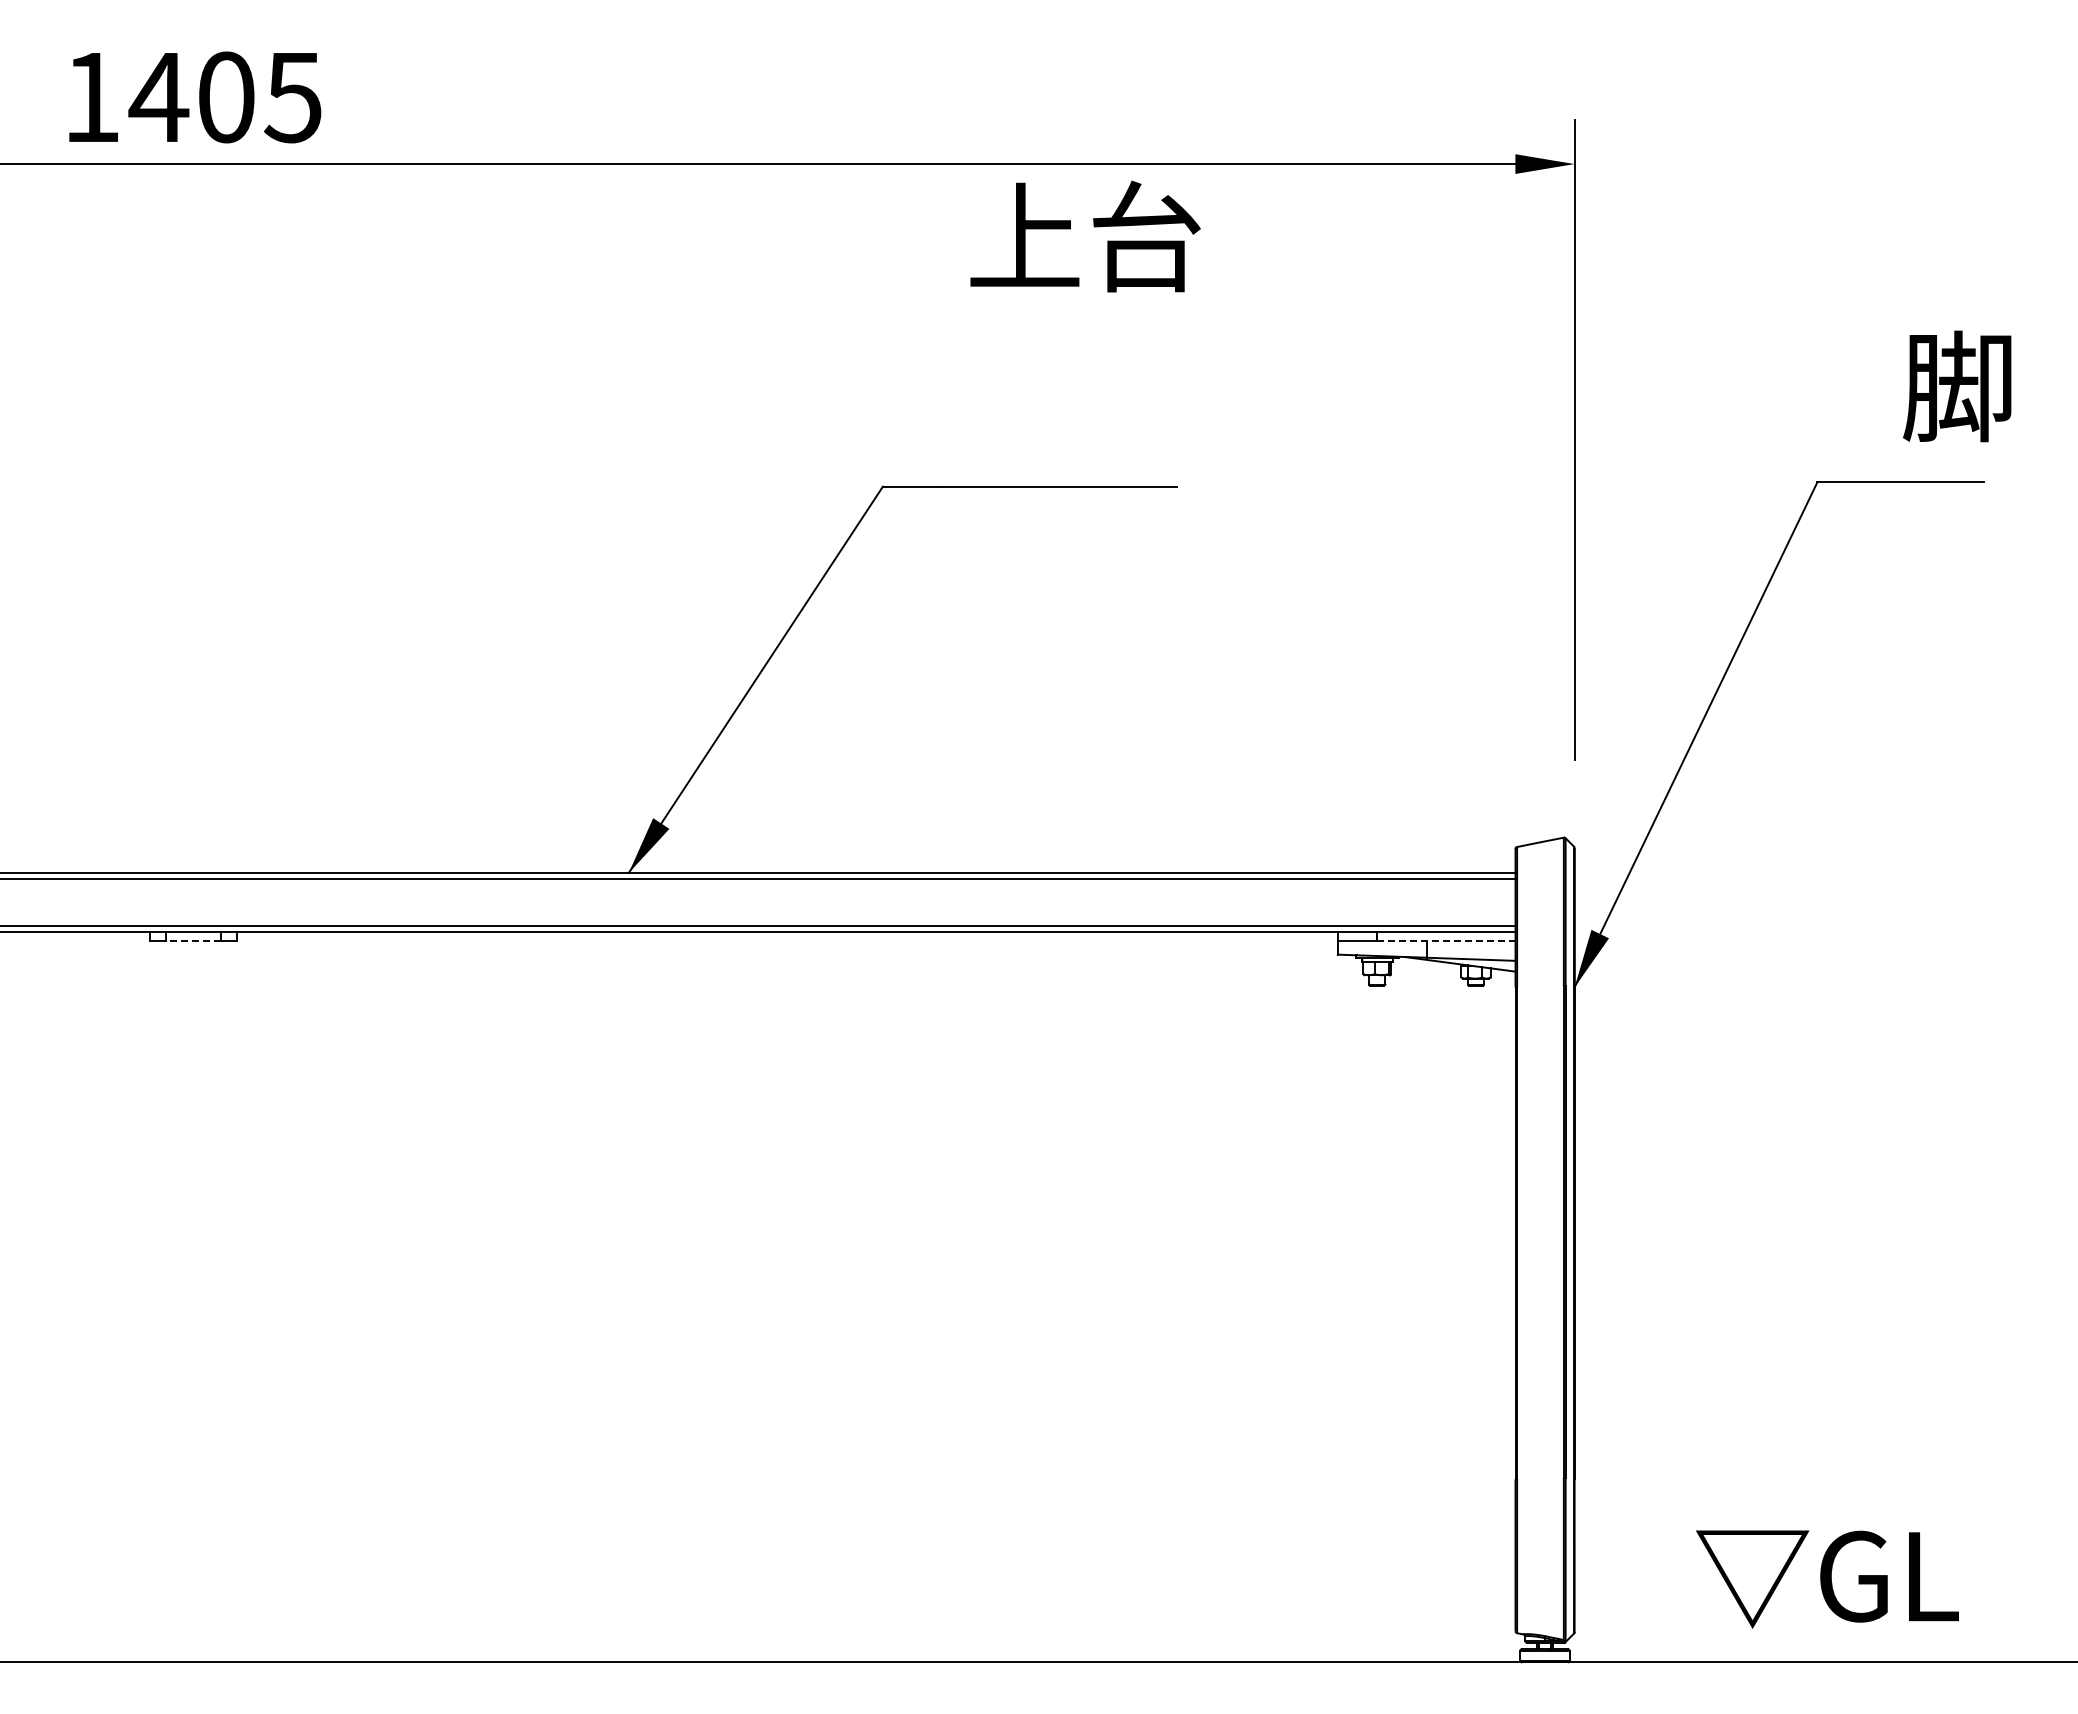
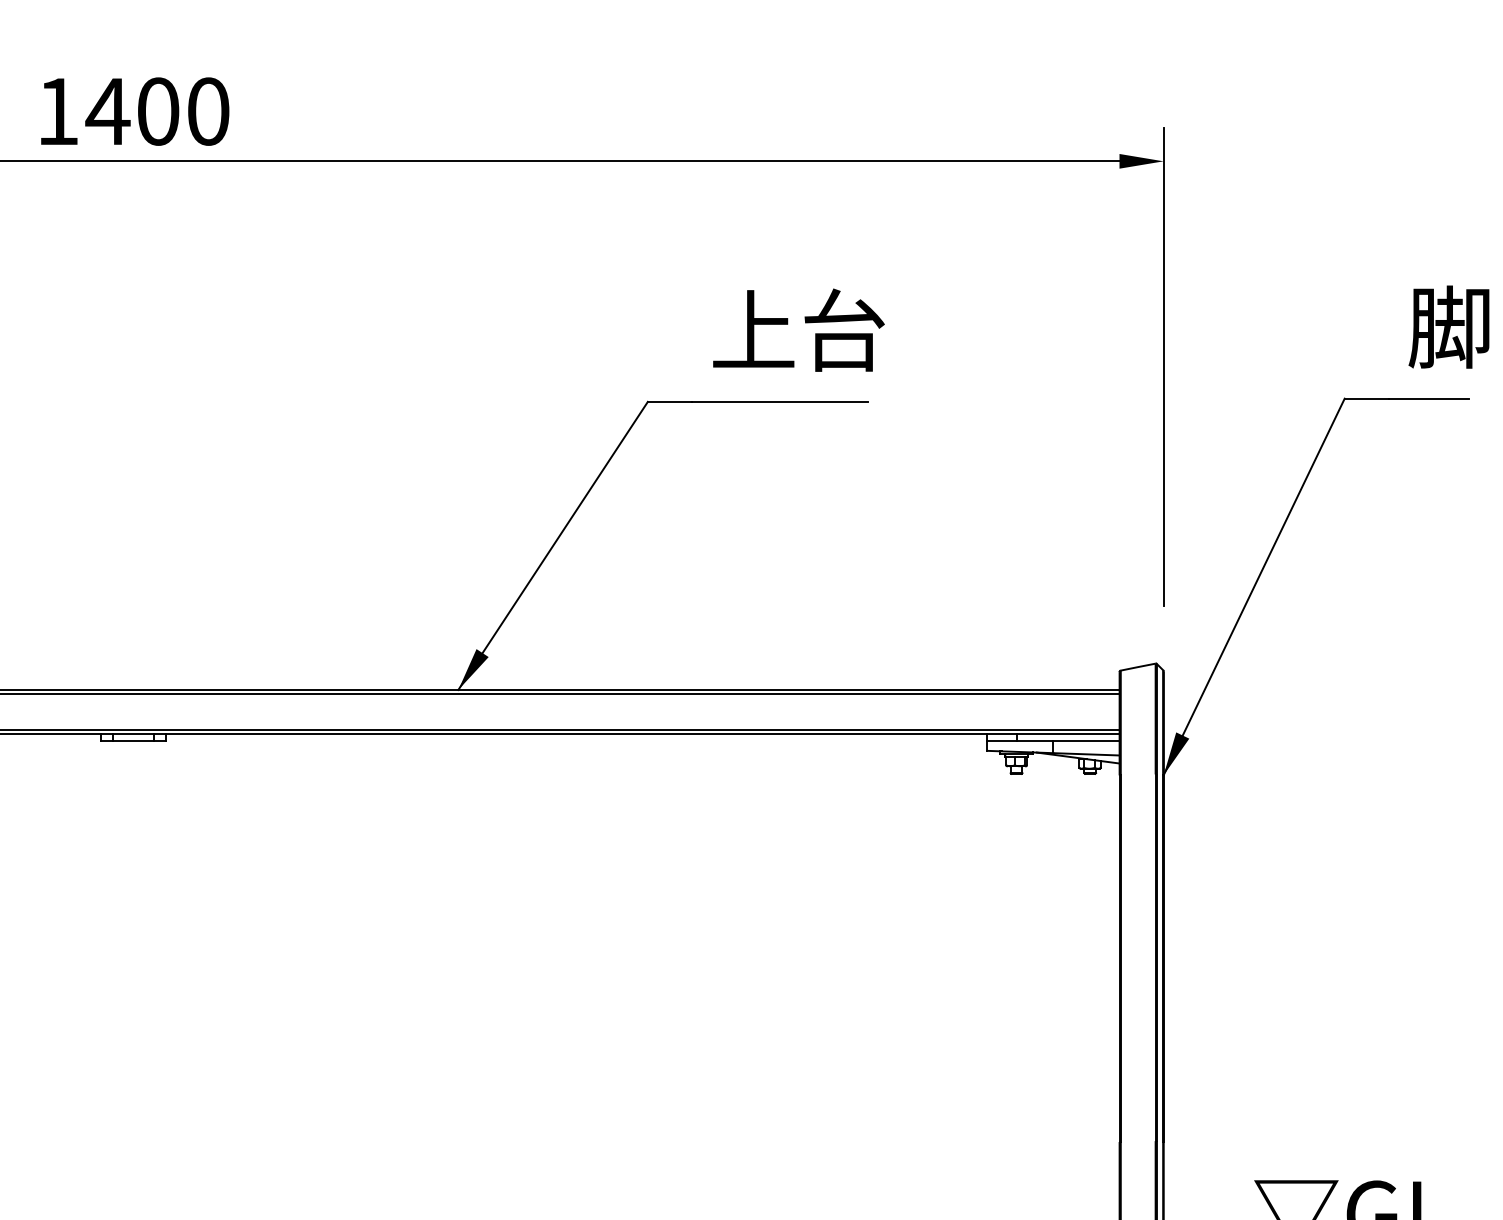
text: (292, 97) -> (207, 111), 1405 -> 1400
text: (1085, 236) -> (798, 330), moved
line: (193, 941) -> (133, 741), dashed -> solid
line: (1445, 941) -> (1067, 741), dashed -> solid

